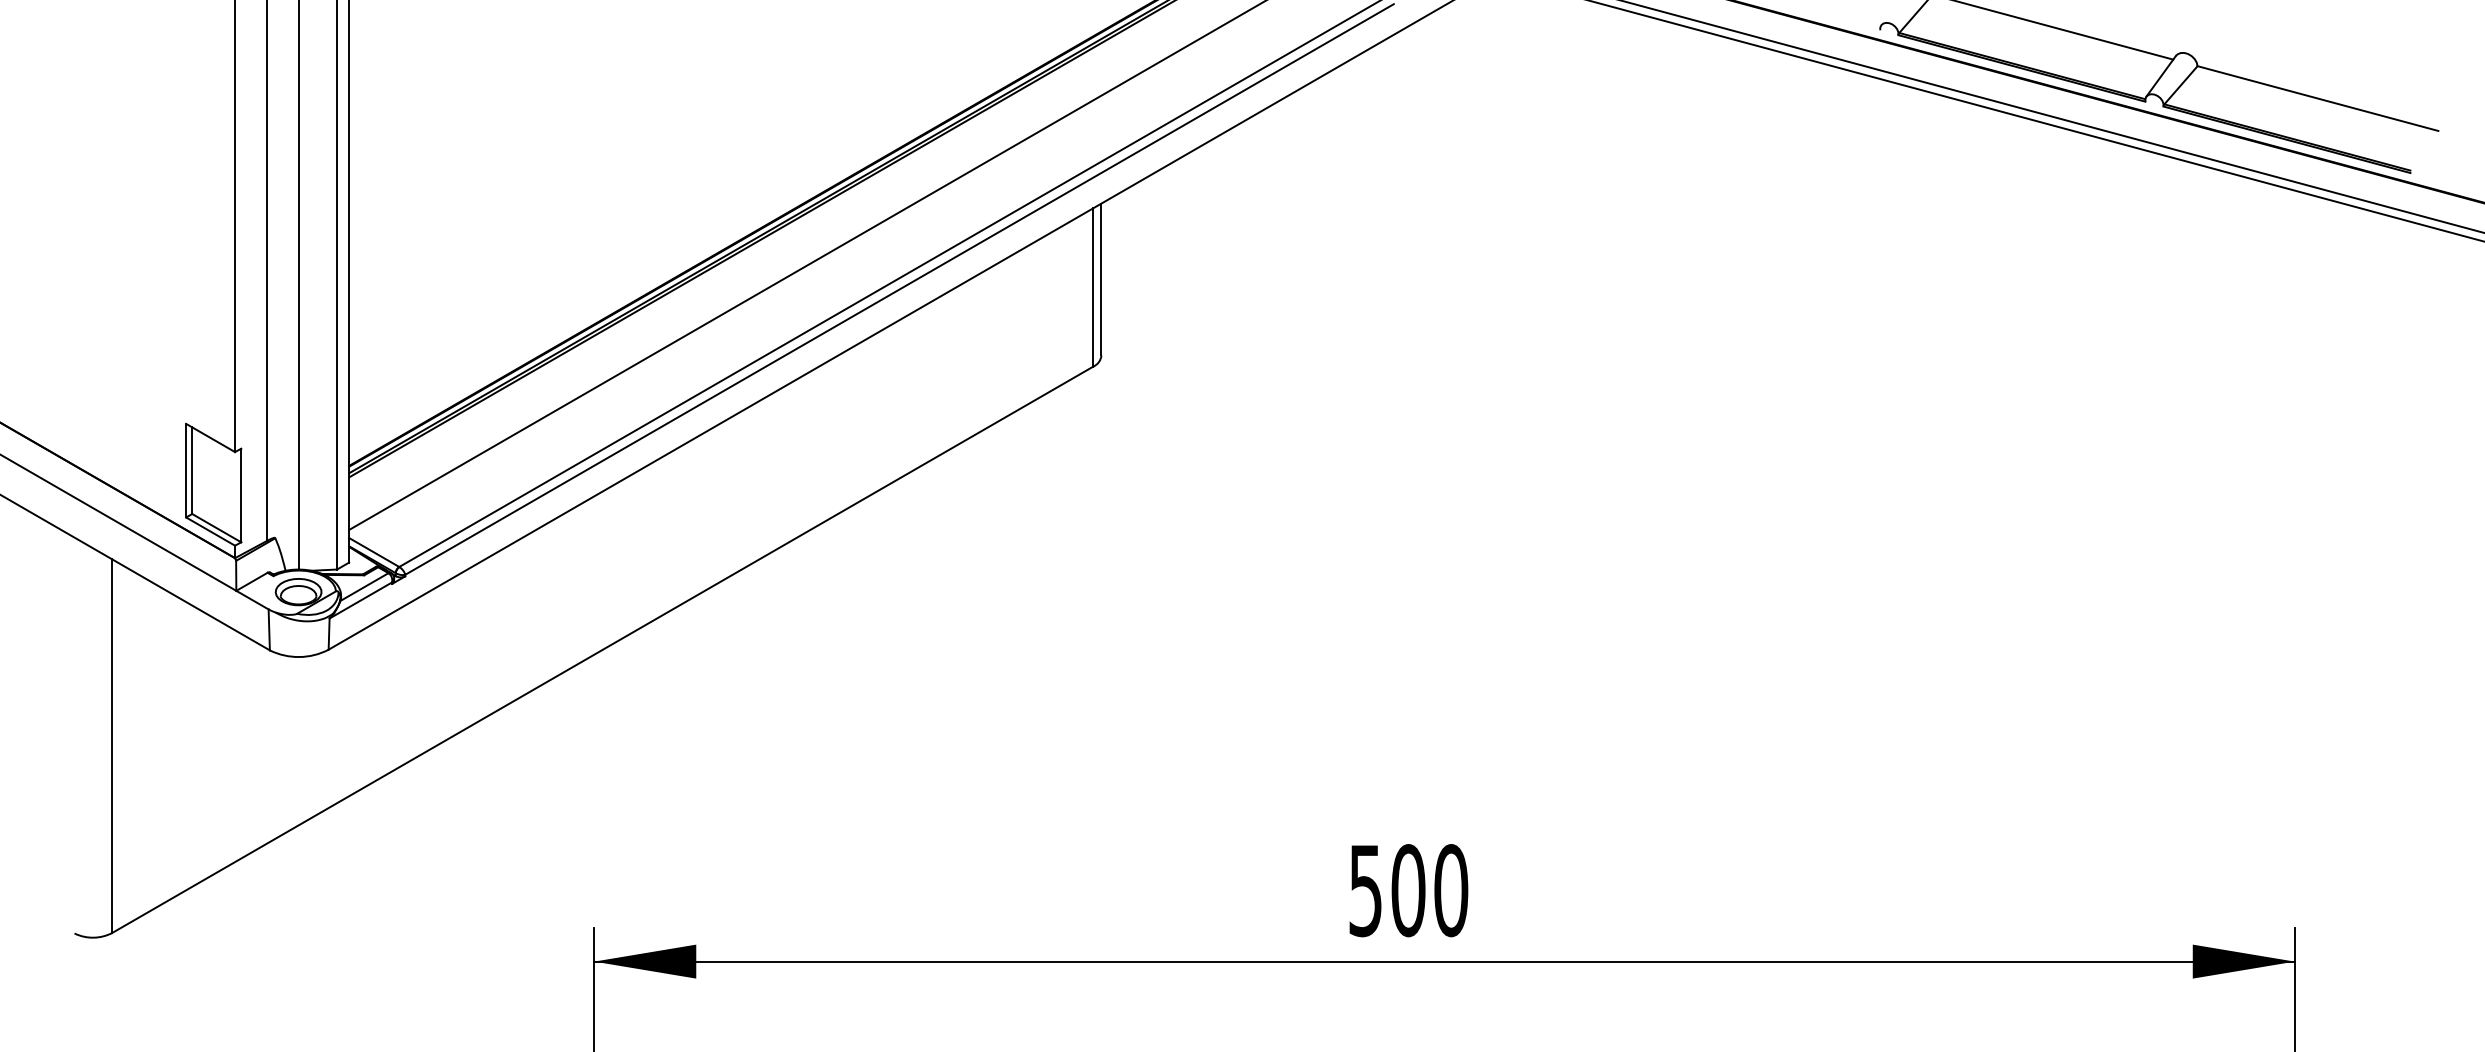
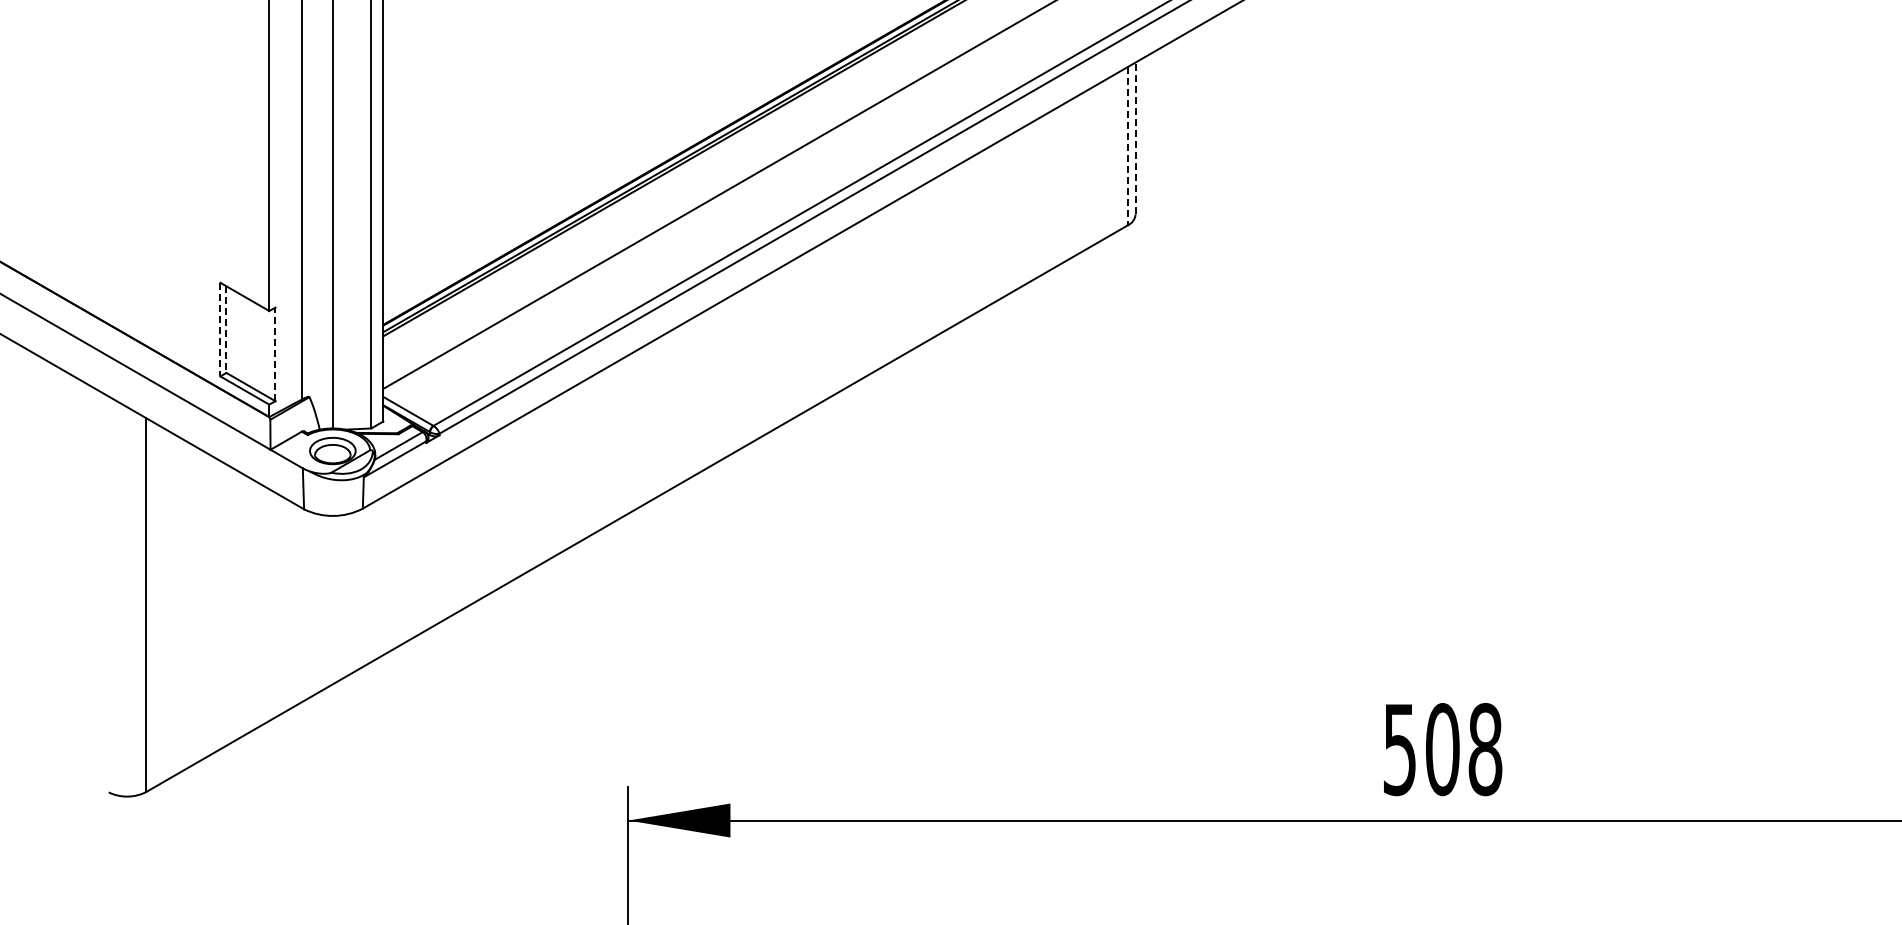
line: (1101, 279) -> (1135, 138), solid -> dashed
line: (1093, 287) -> (1127, 146), solid -> dashed
line: (186, 470) -> (220, 329), solid -> dashed
line: (192, 471) -> (226, 330), solid -> dashed
line: (241, 495) -> (275, 354), solid -> dashed
text: (1451, 890) -> (1485, 749), 500 -> 508

